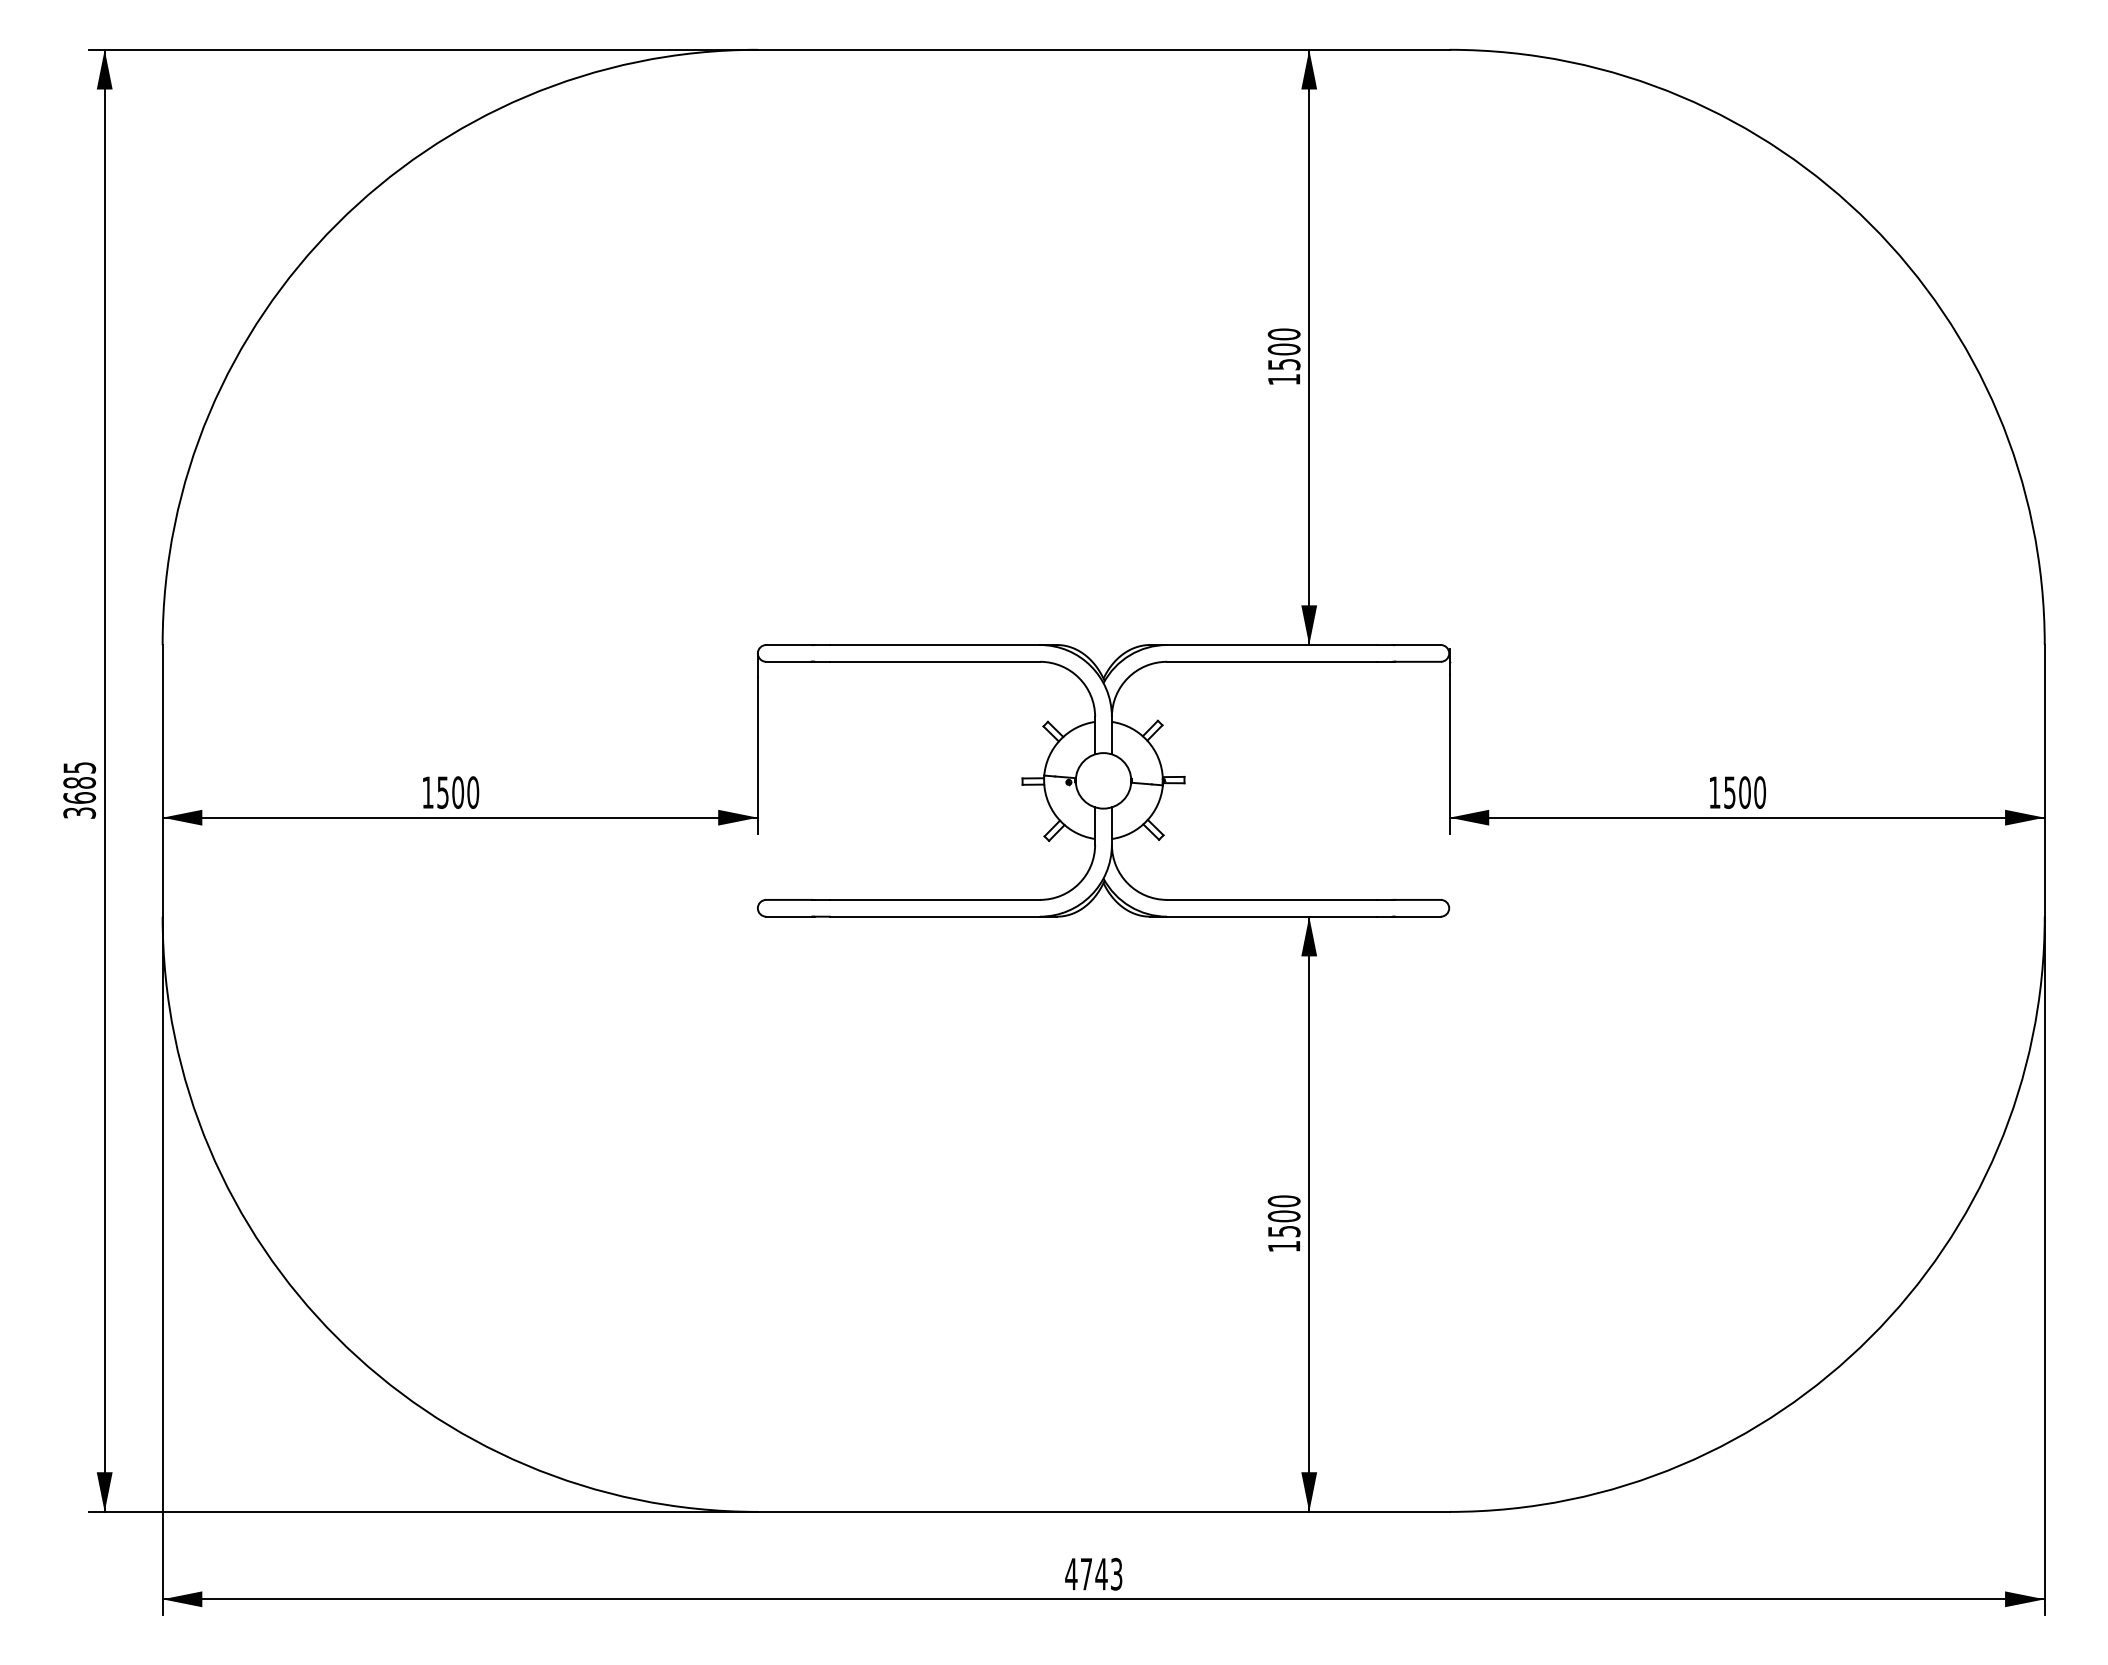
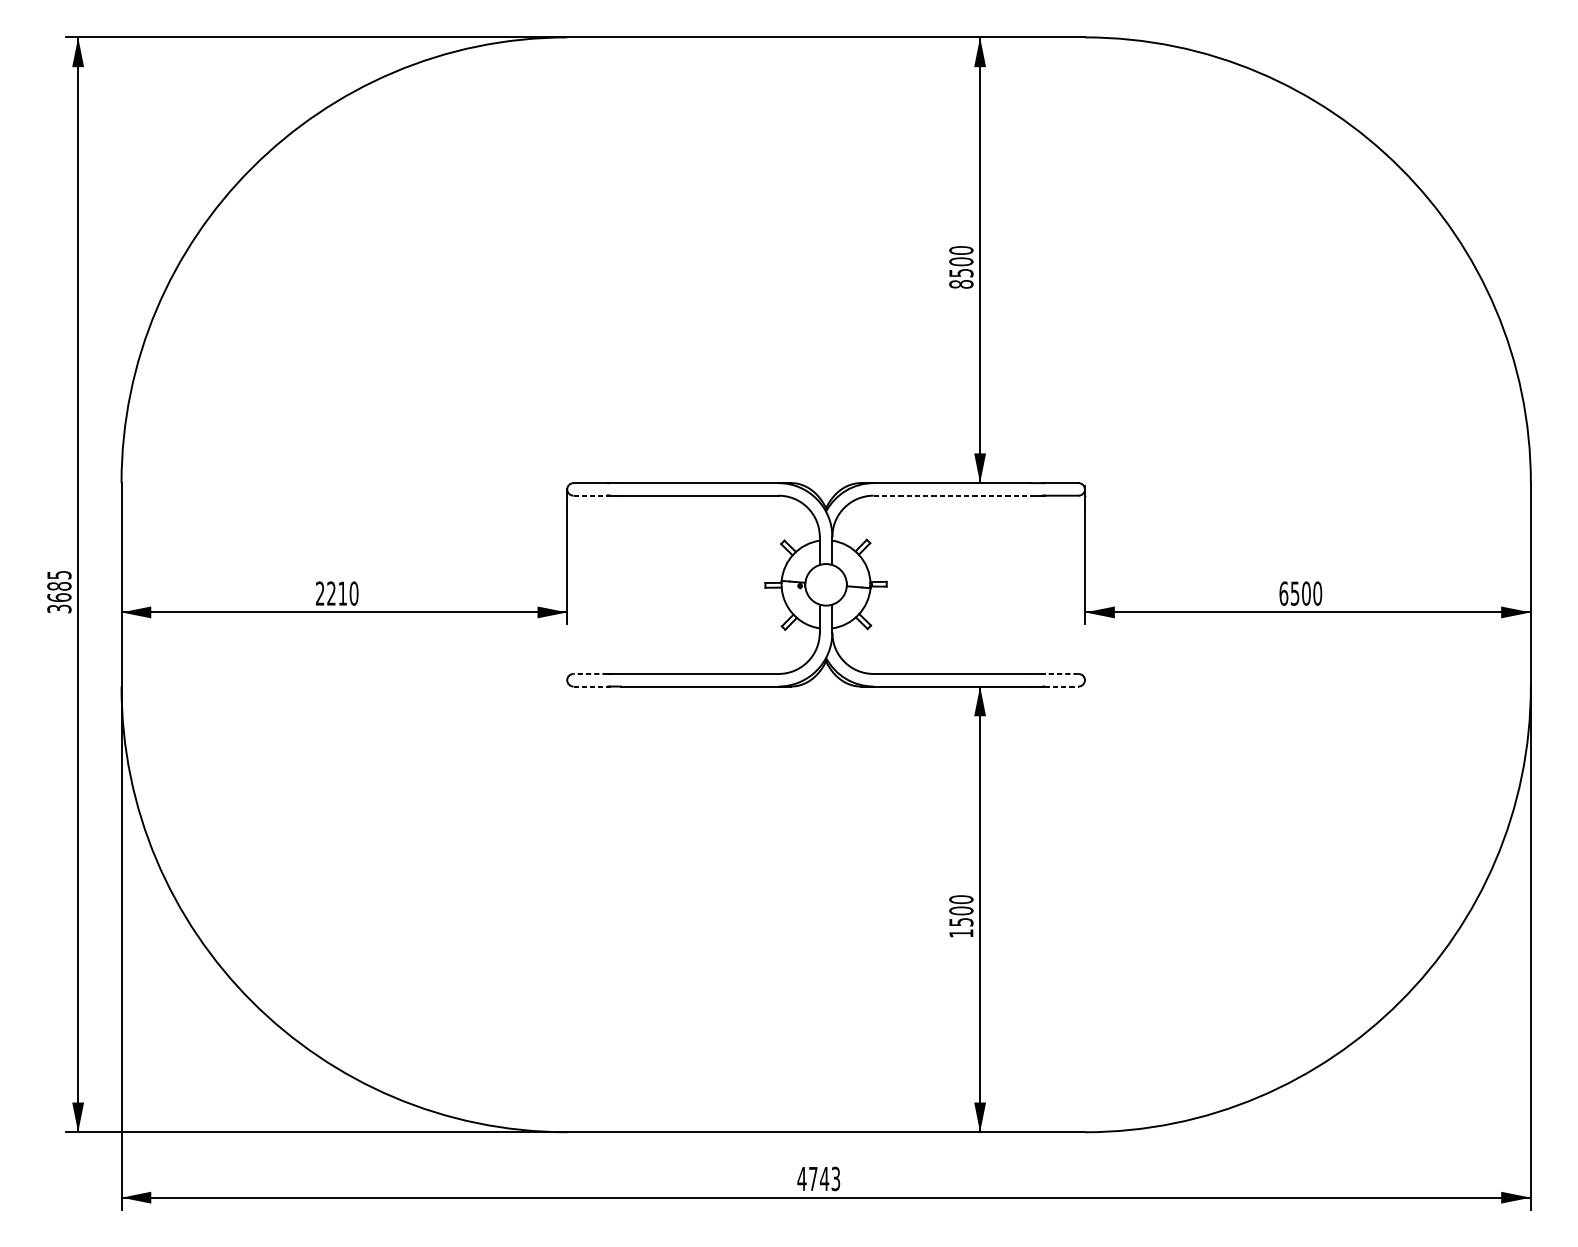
text: (1283, 379) -> (960, 284), 1500 -> 8500
line: (789, 661) -> (590, 495), solid -> dashed
line: (1272, 661) -> (952, 495), solid -> dashed
text: (443, 792) -> (331, 593), 1500 -> 2210
text: (1714, 792) -> (1283, 593), 1500 -> 6500
line: (789, 899) -> (590, 673), solid -> dashed
line: (1418, 899) -> (1061, 673), solid -> dashed
line: (789, 916) -> (590, 686), solid -> dashed
line: (1418, 916) -> (1061, 686), solid -> dashed

